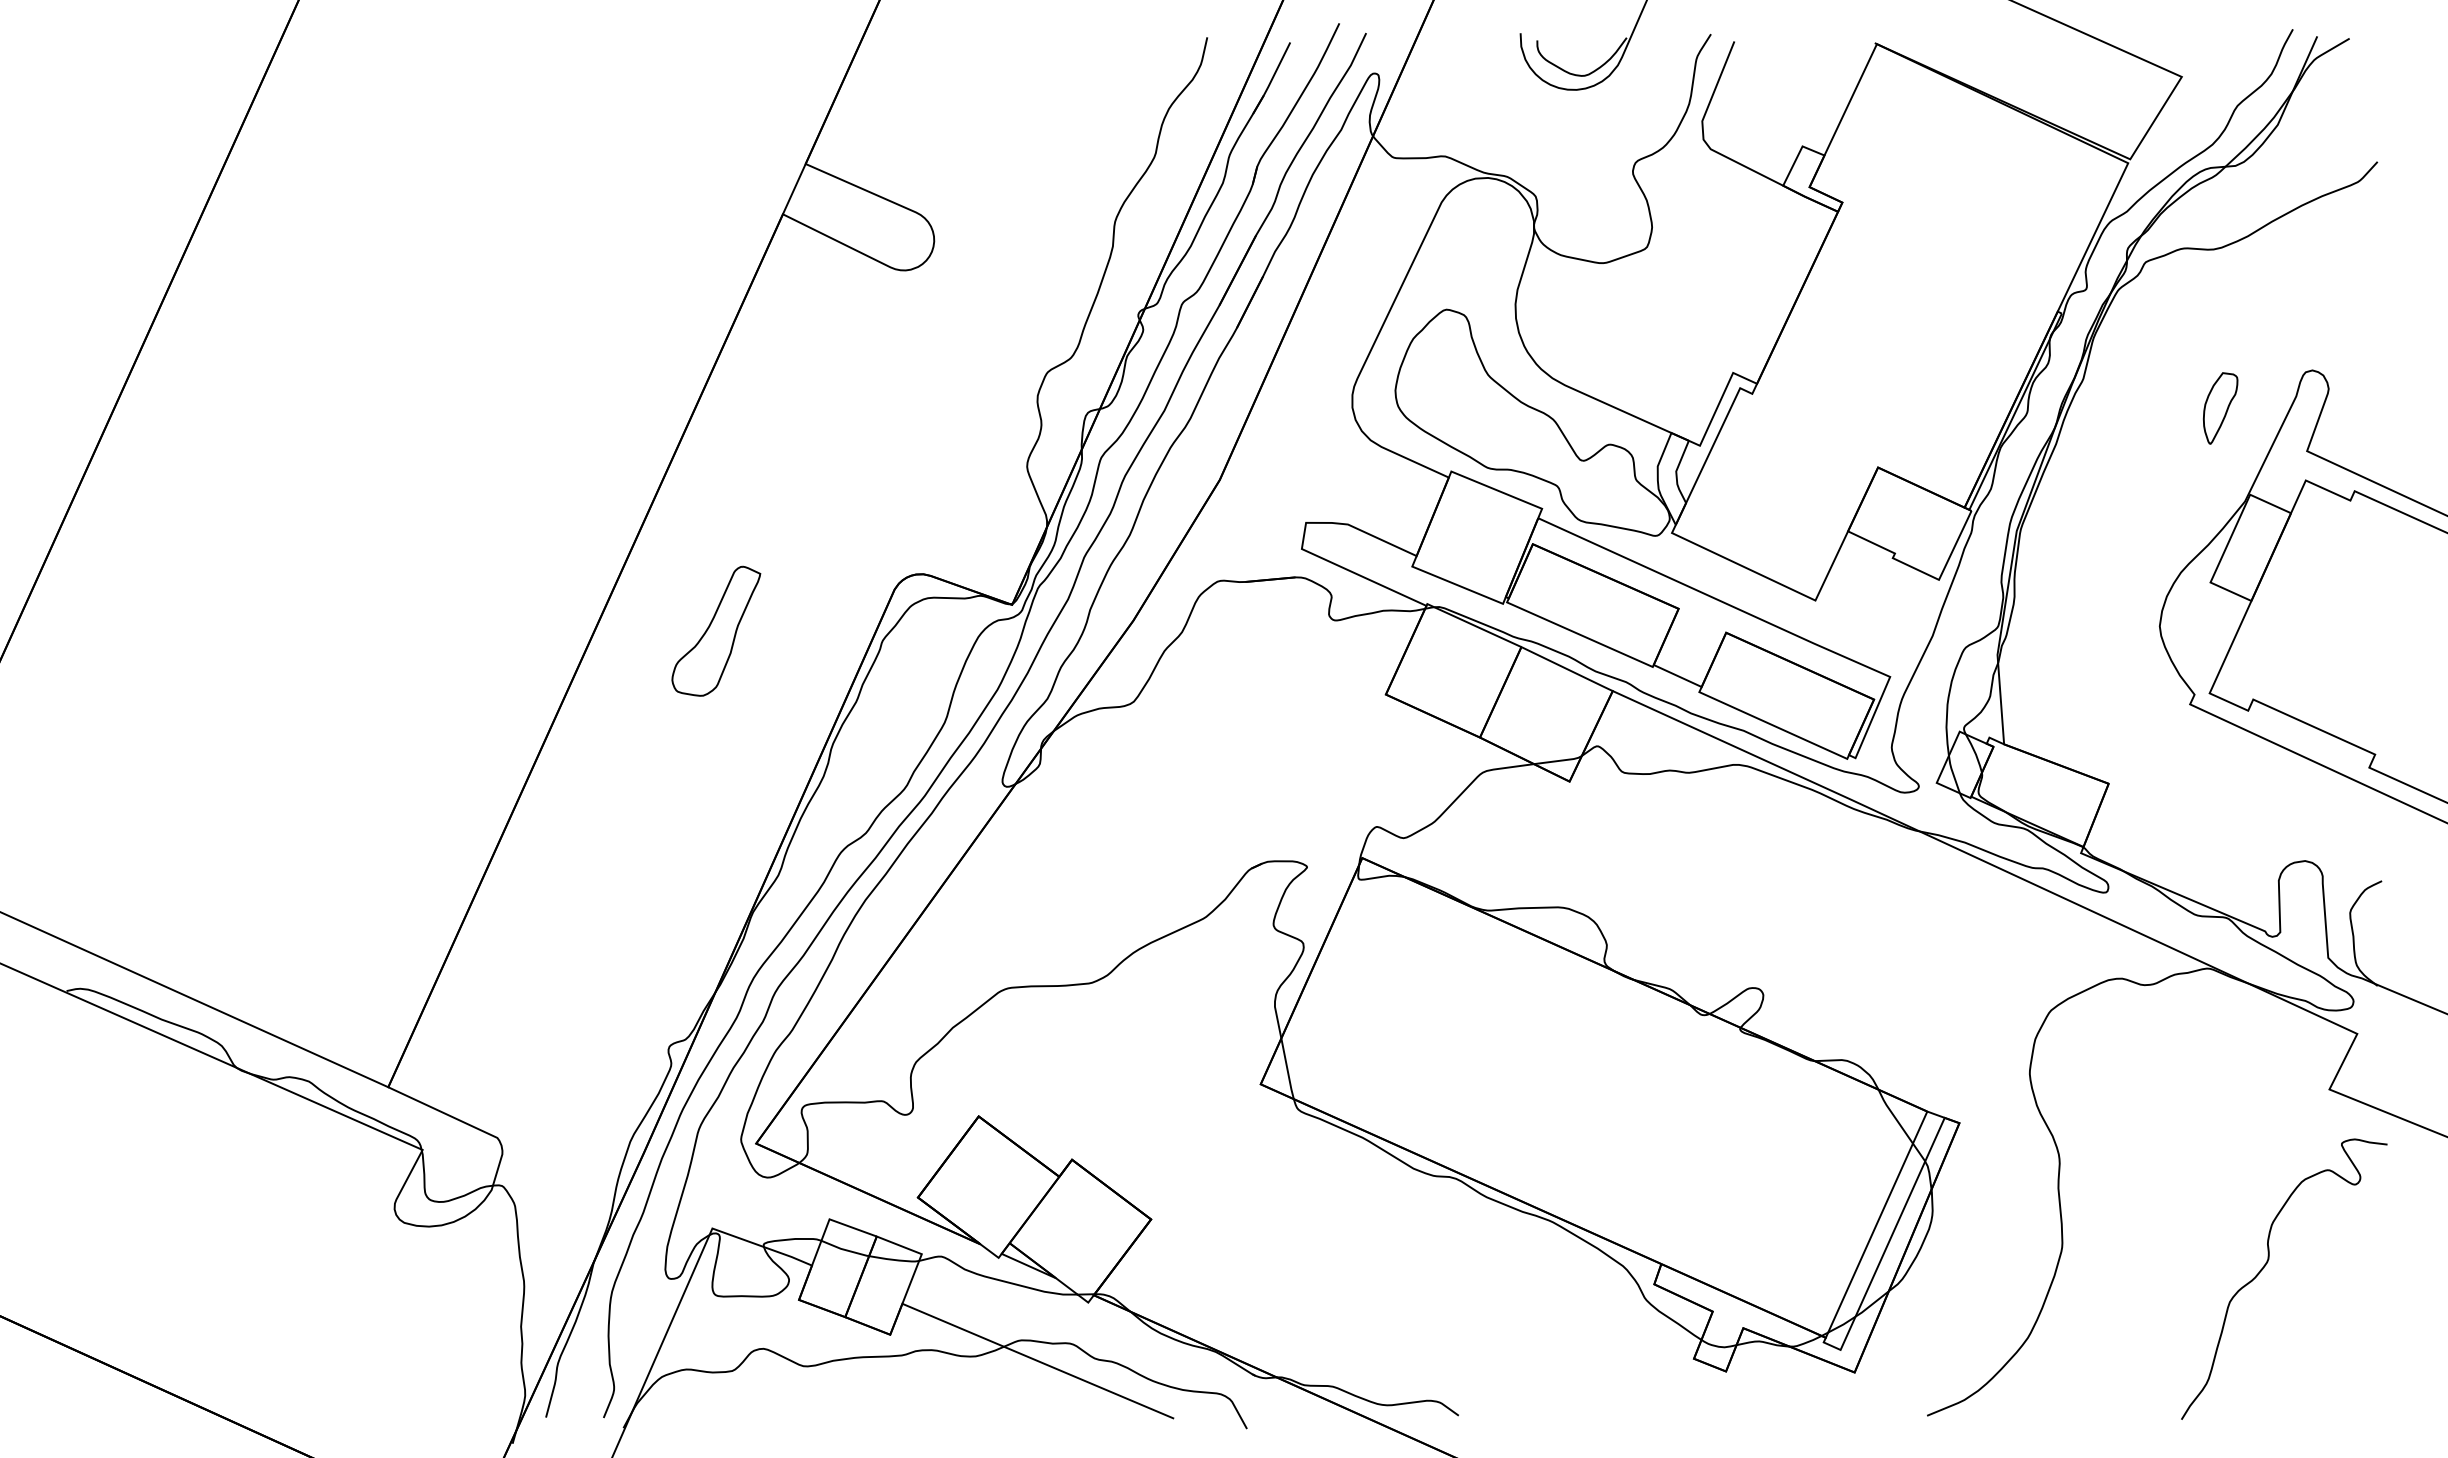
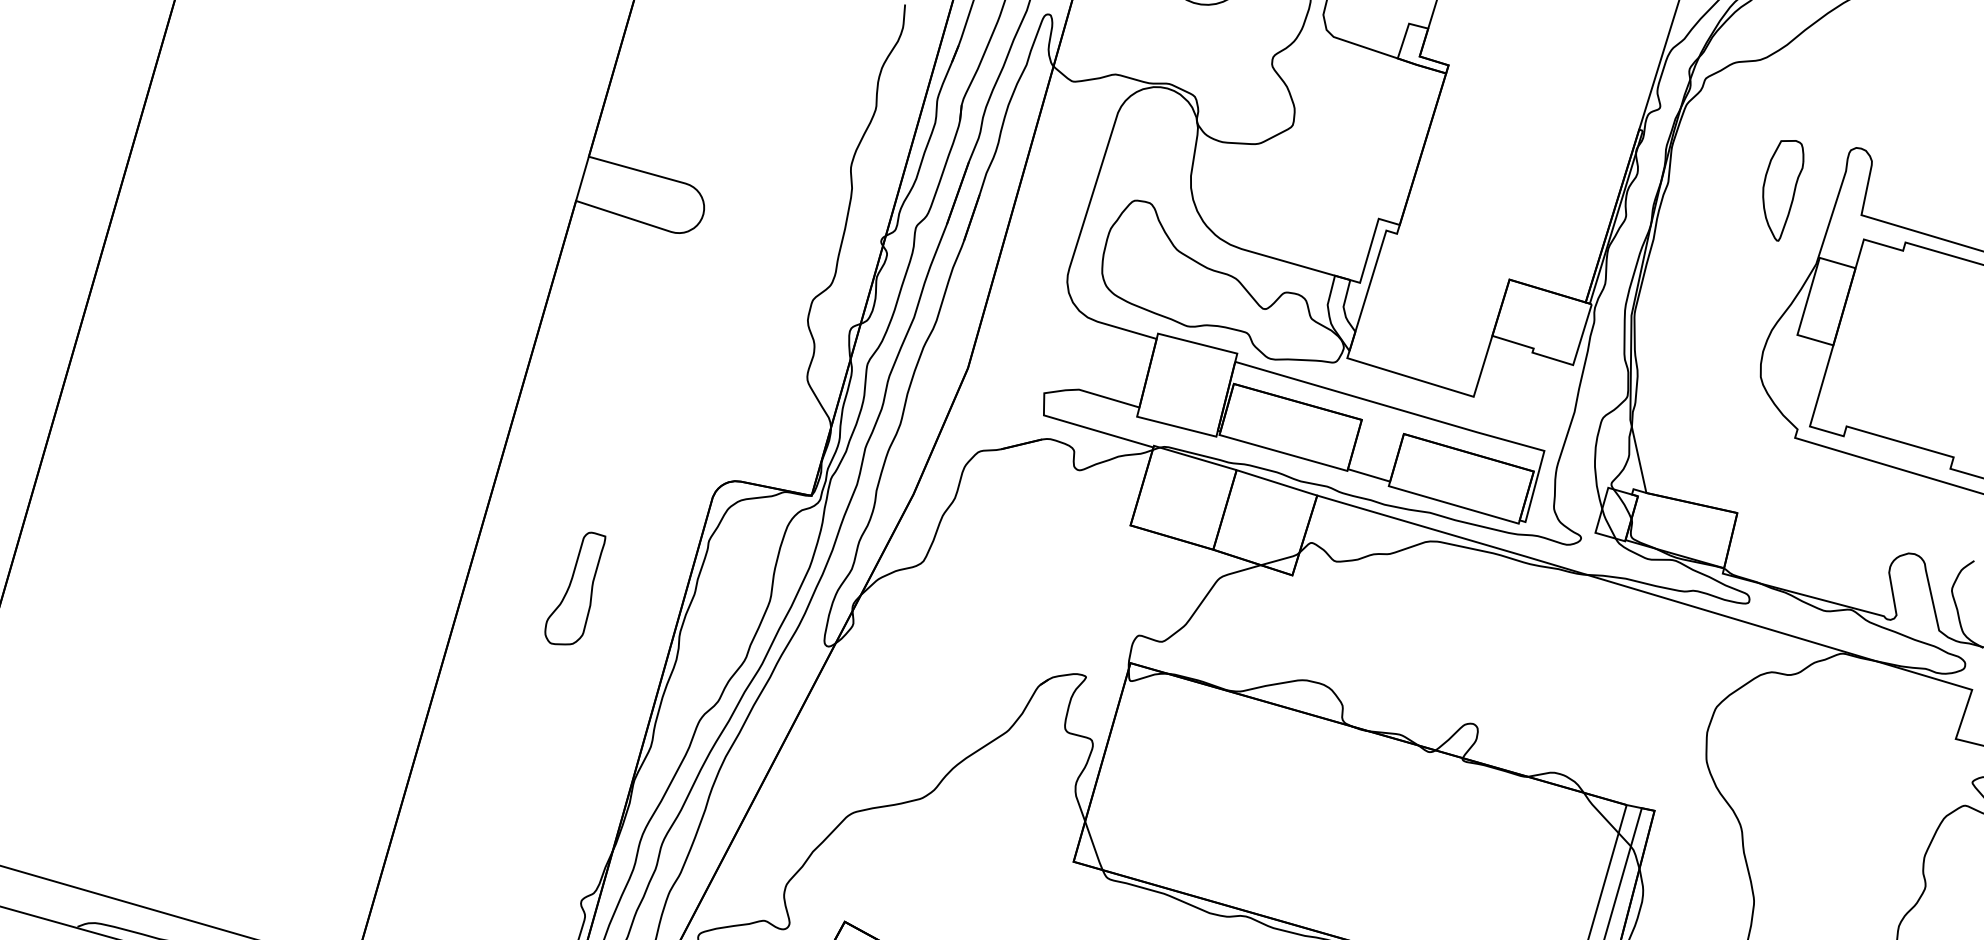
part: (2220, 408) -> (1784, 190), size x1.67
part: (716, 630) -> (575, 588), moved

